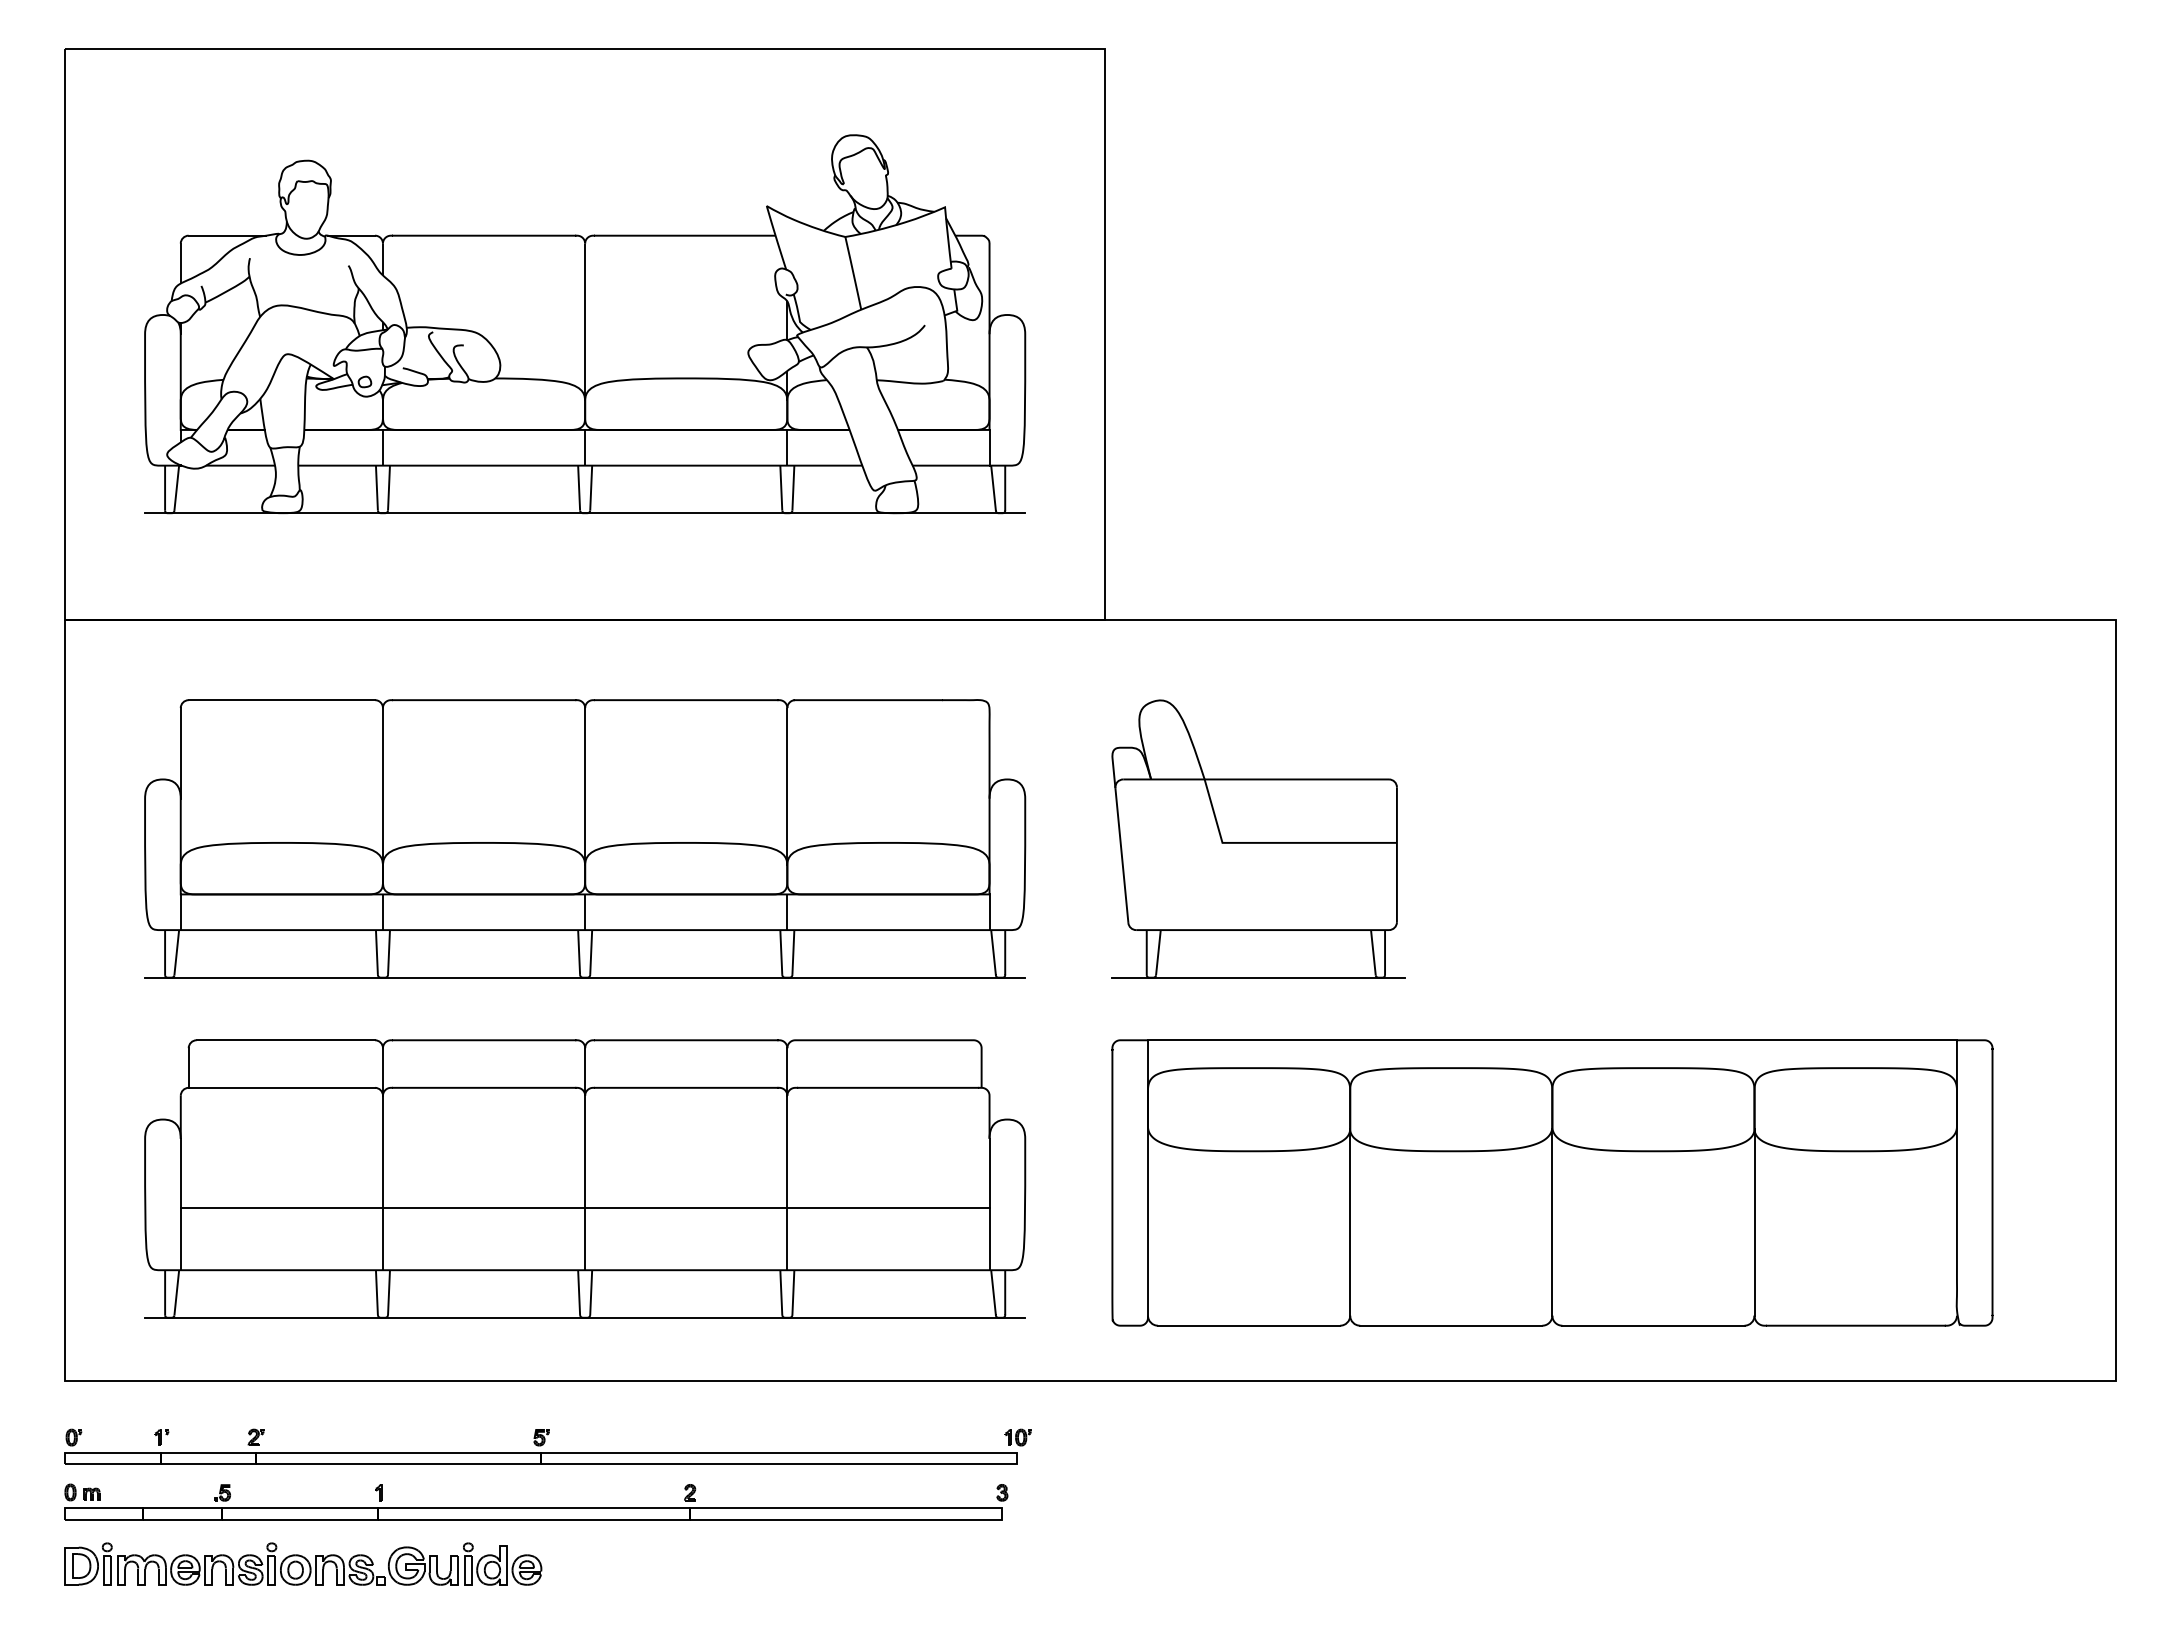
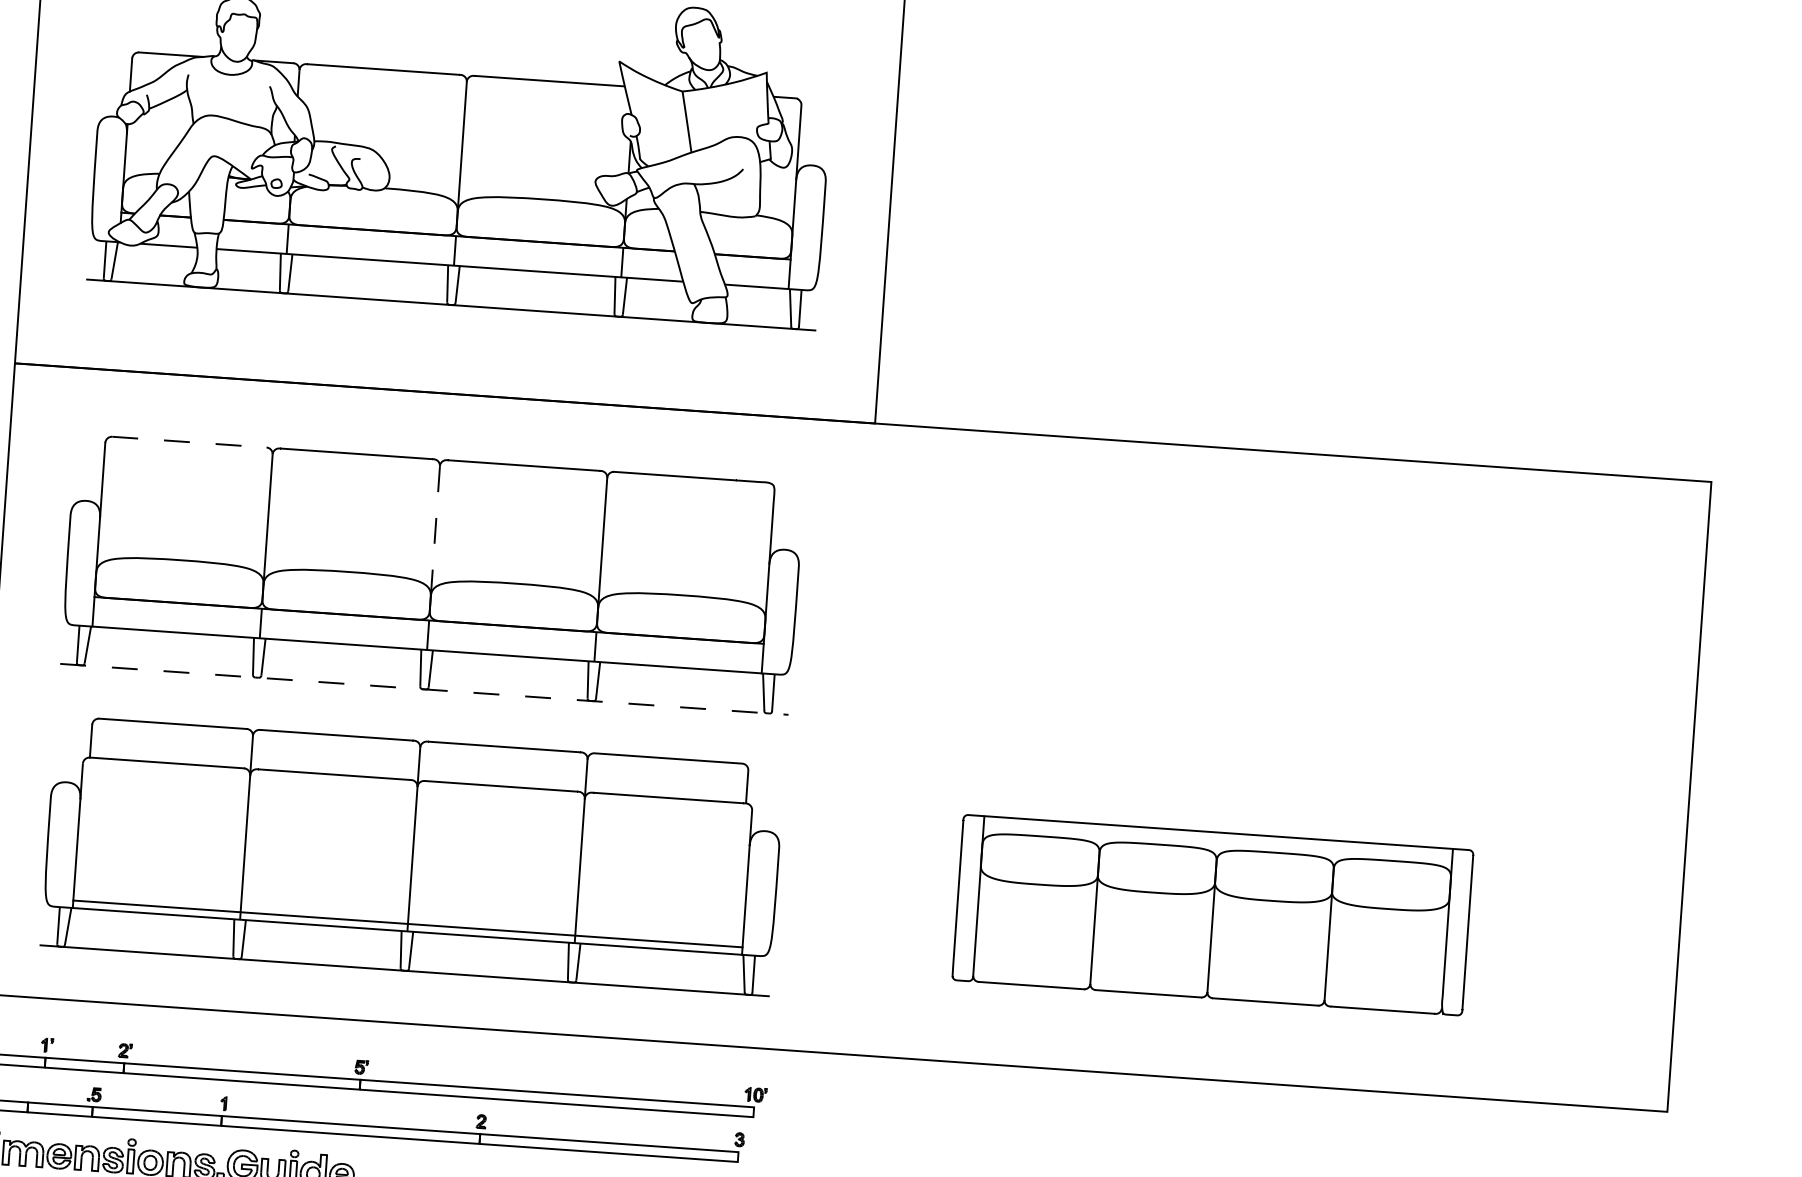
line: (282, 700) -> (189, 442), solid -> dashed
line: (585, 786) -> (435, 531), solid -> dashed
part: (1258, 838) -> (989, 613), removed
line: (585, 977) -> (424, 689), solid -> dashed
part: (1552, 1182) -> (1212, 914), size x0.7
line: (584, 1208) -> (407, 924), moved

